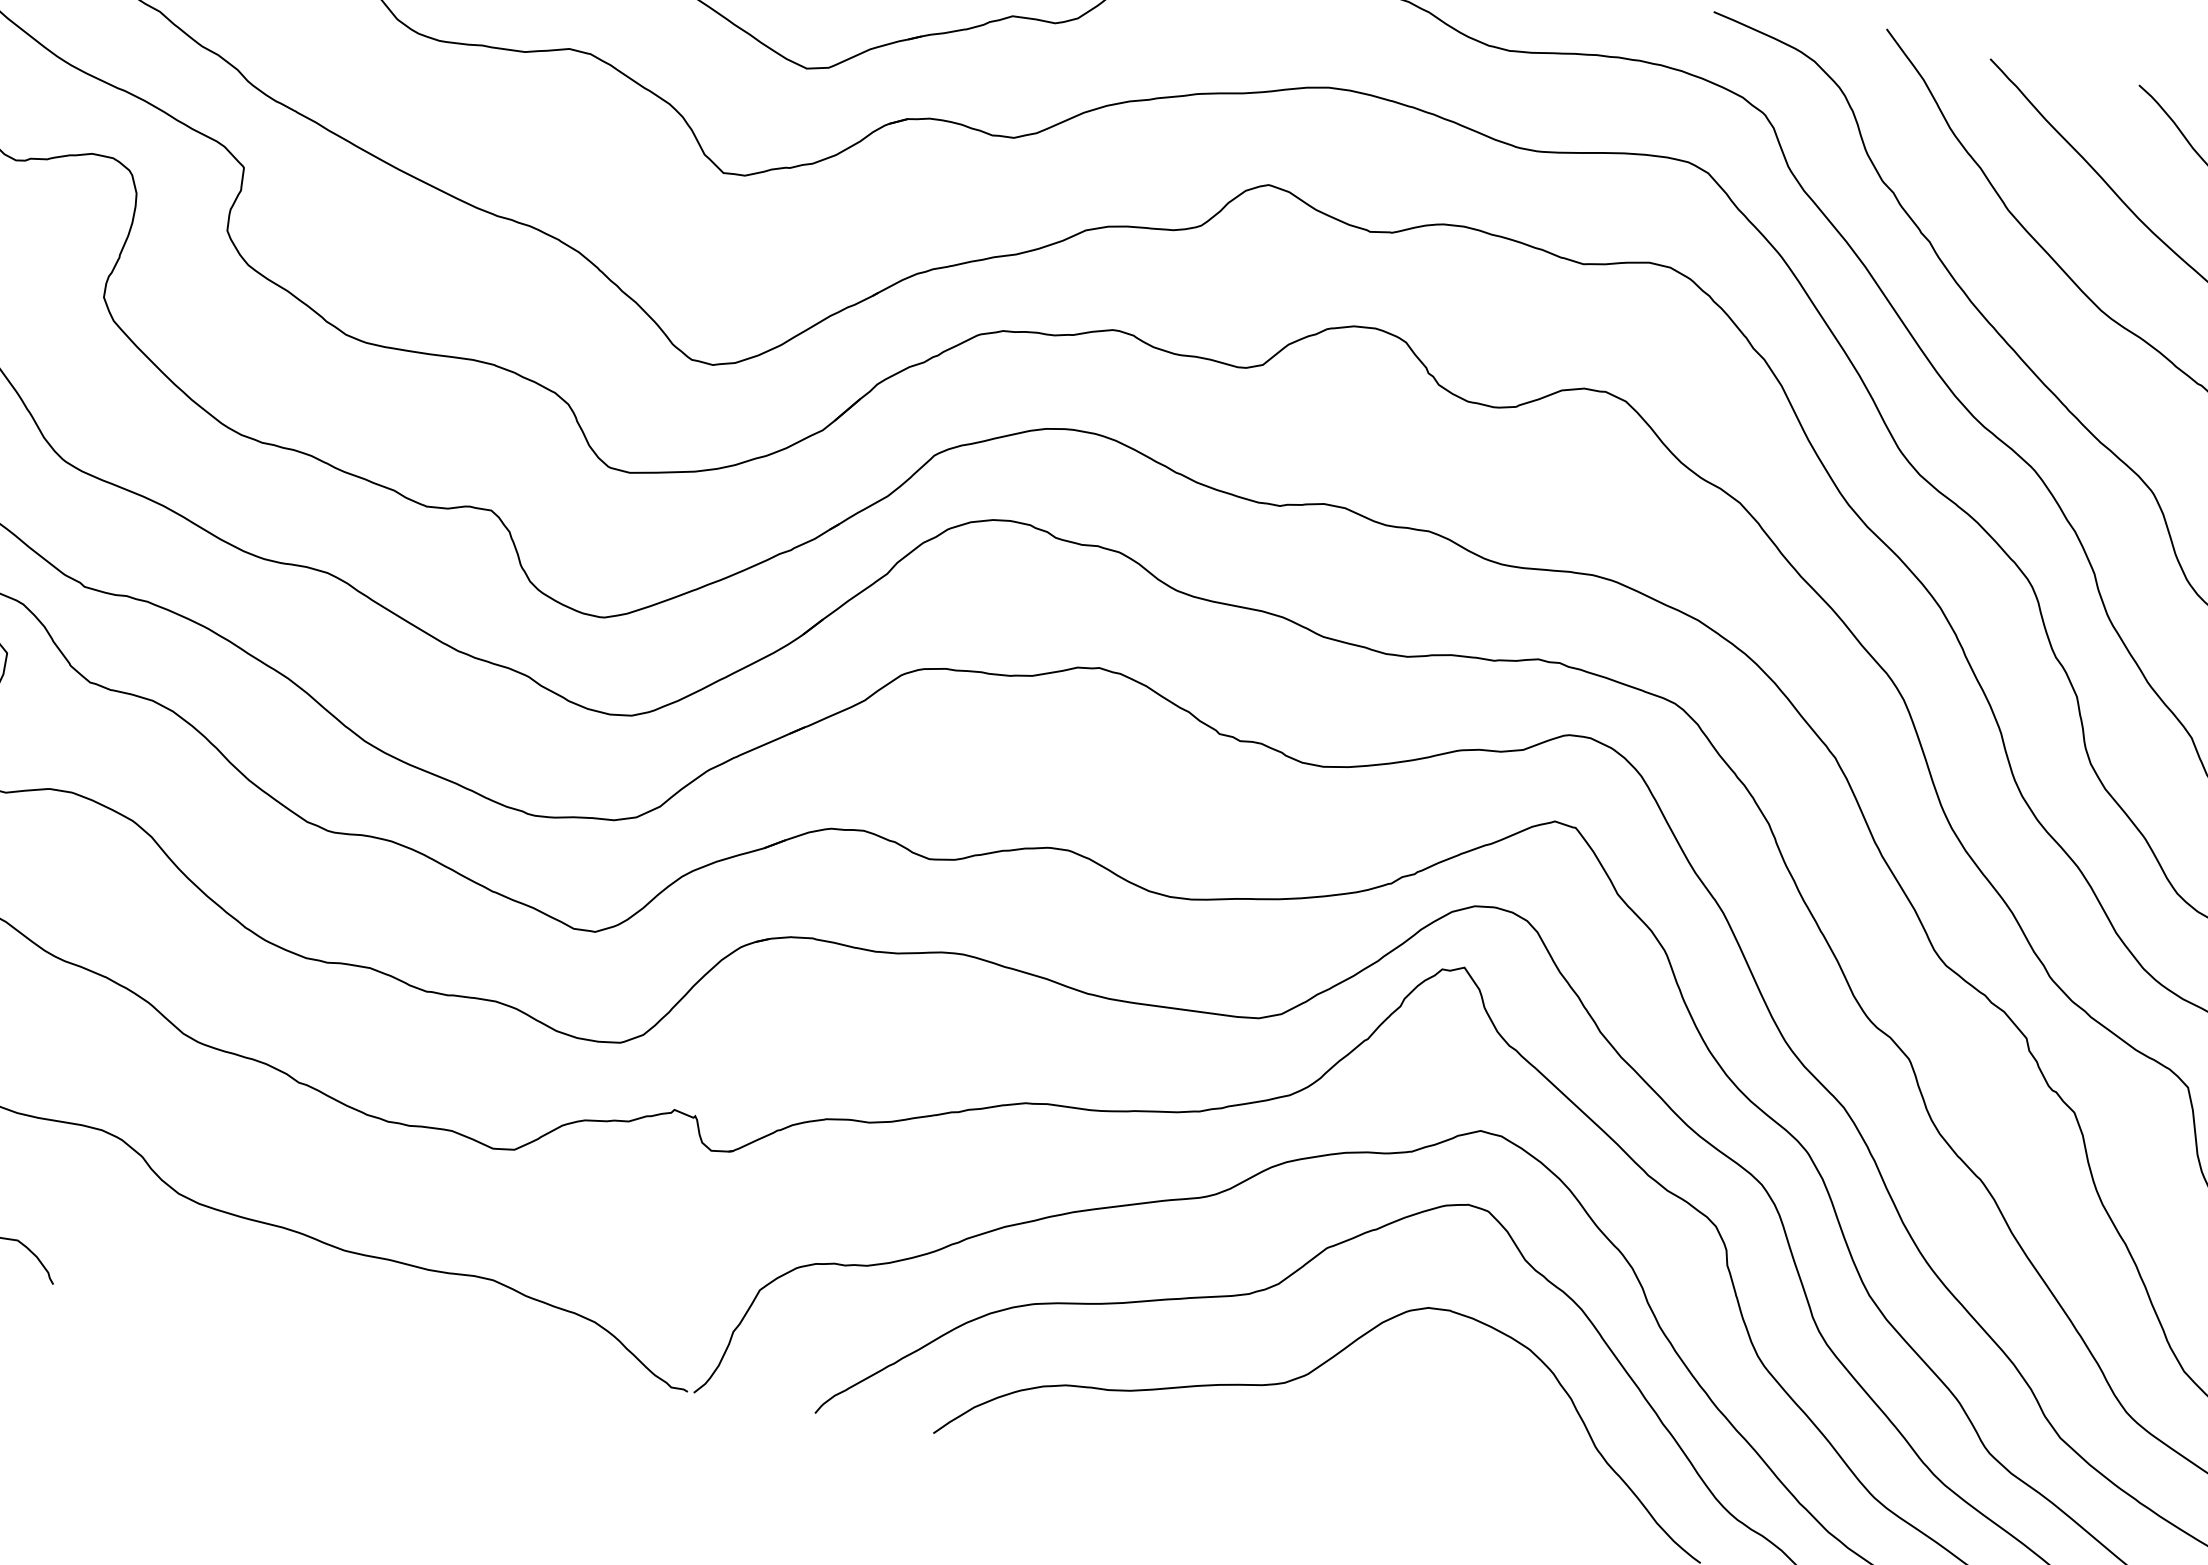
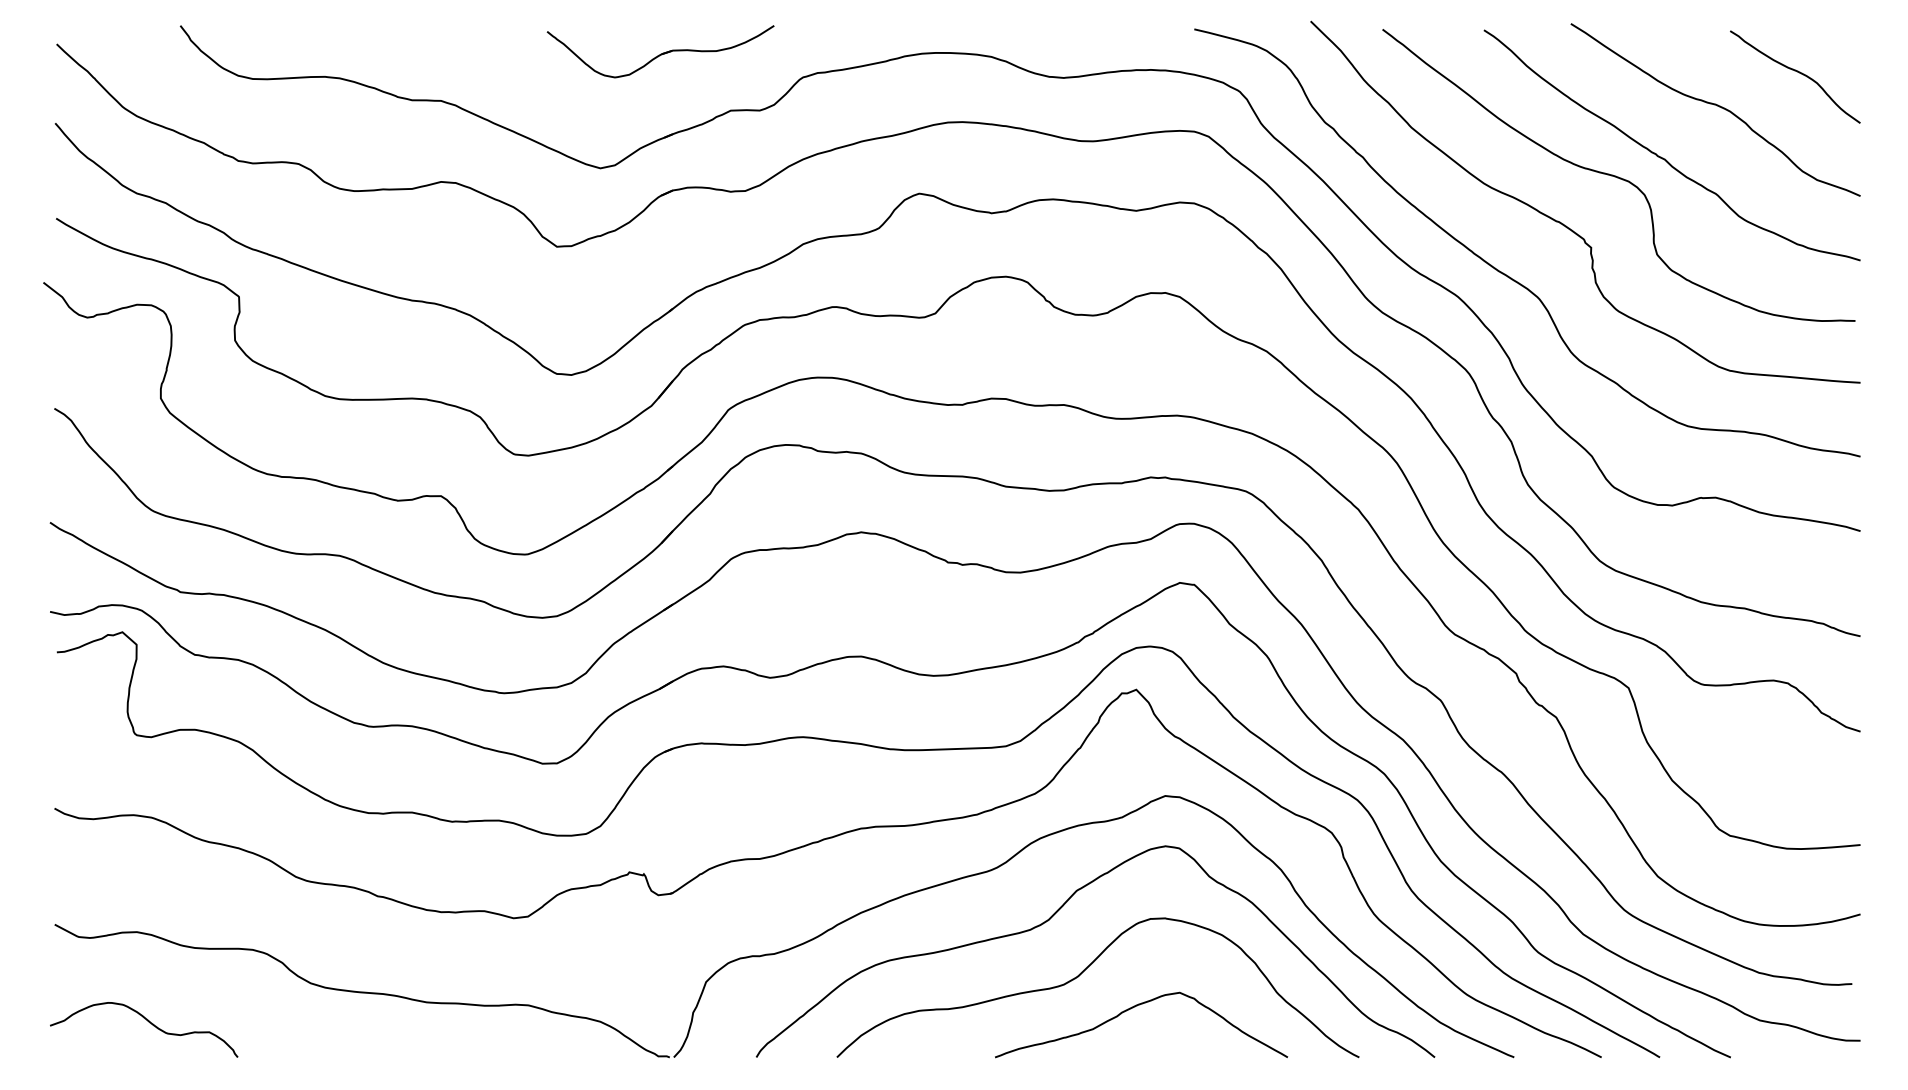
curve: (1384, 1434) -> (1135, 1007), added

